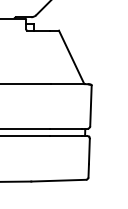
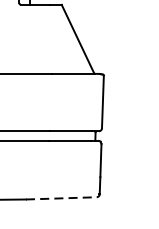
line: (59, 180) -> (62, 198), solid -> dashed

